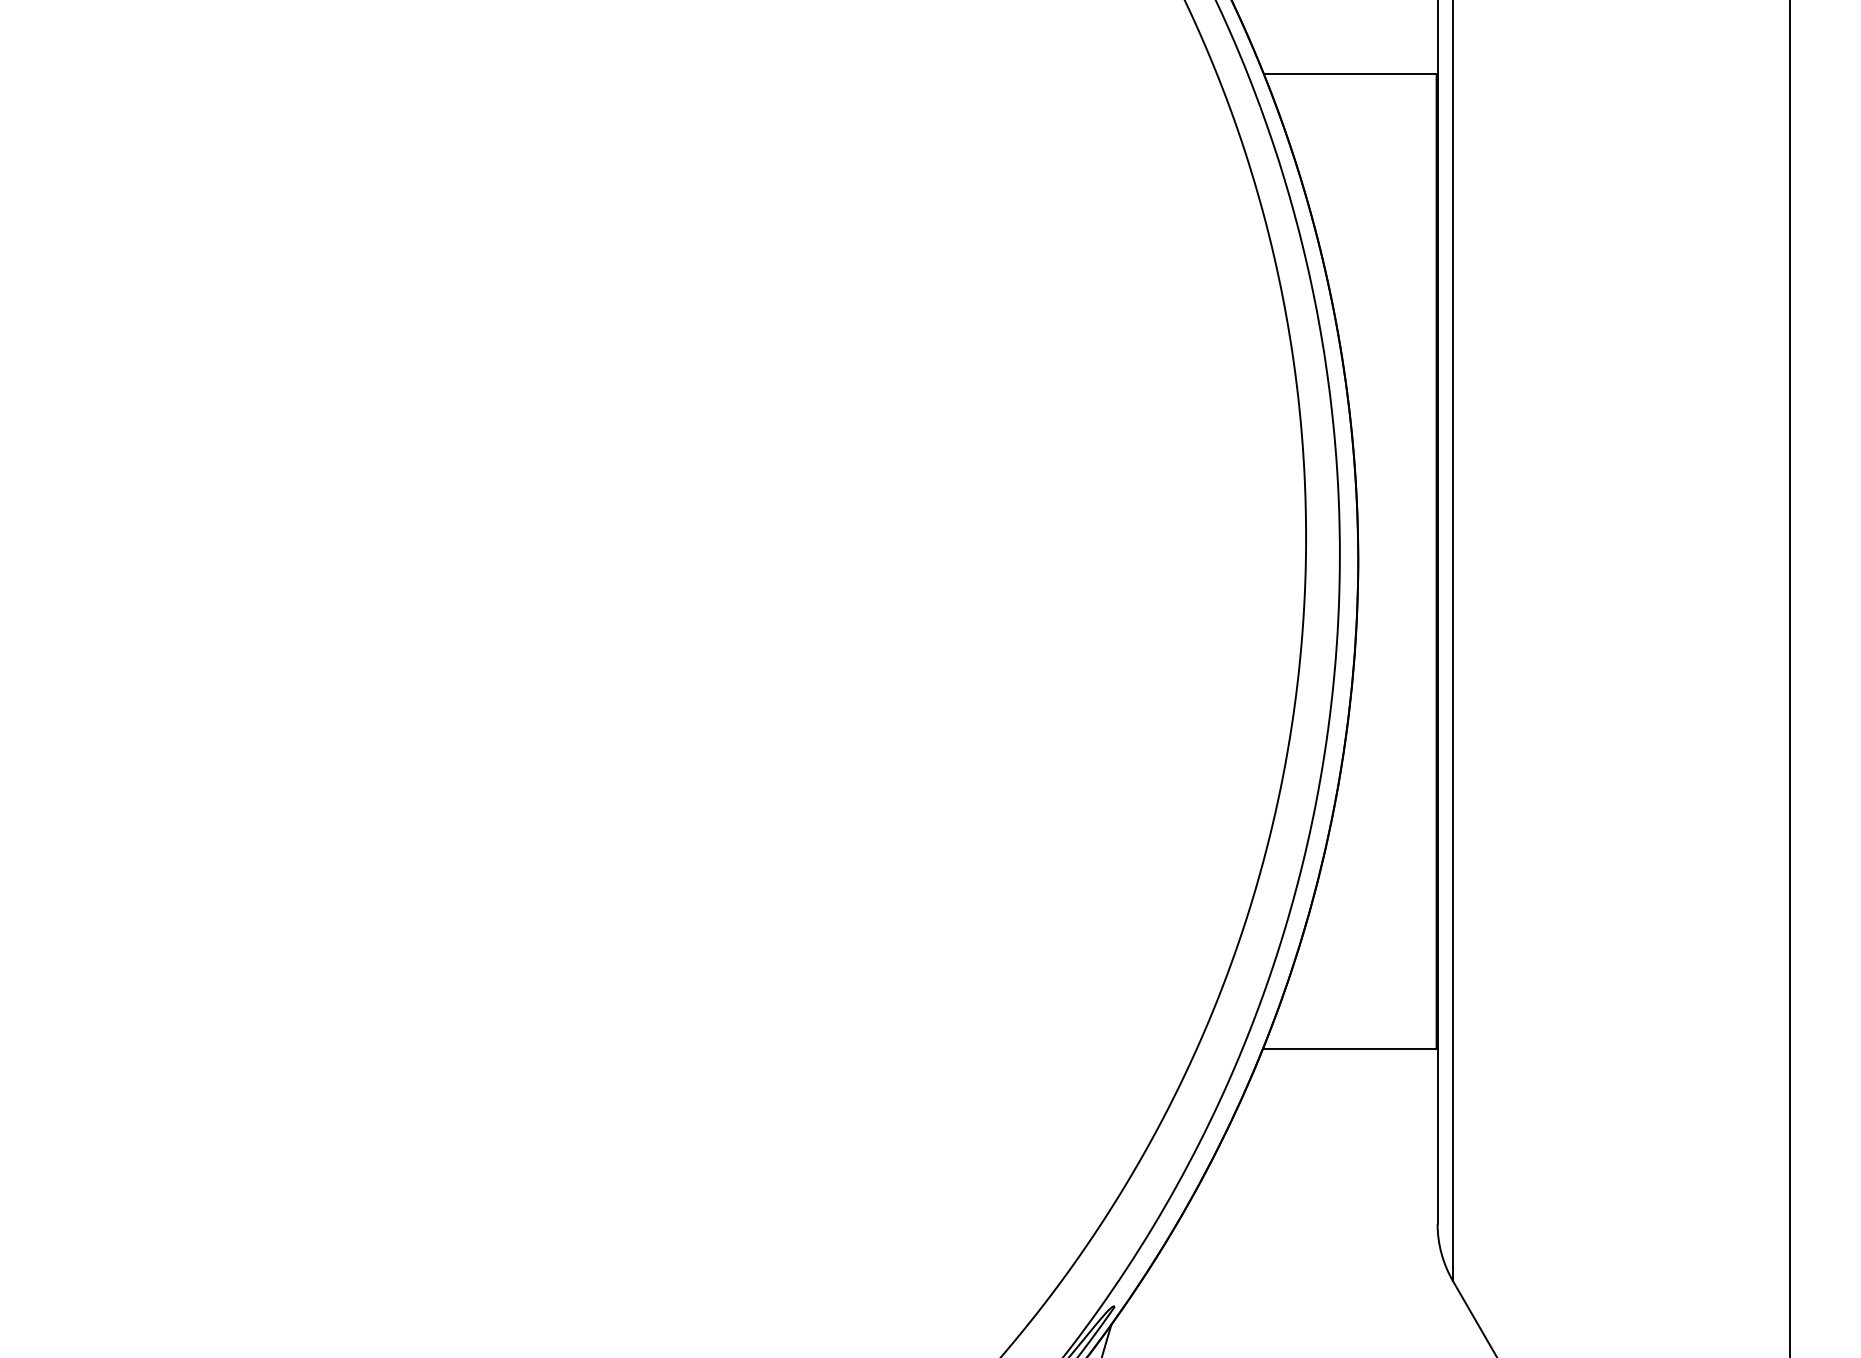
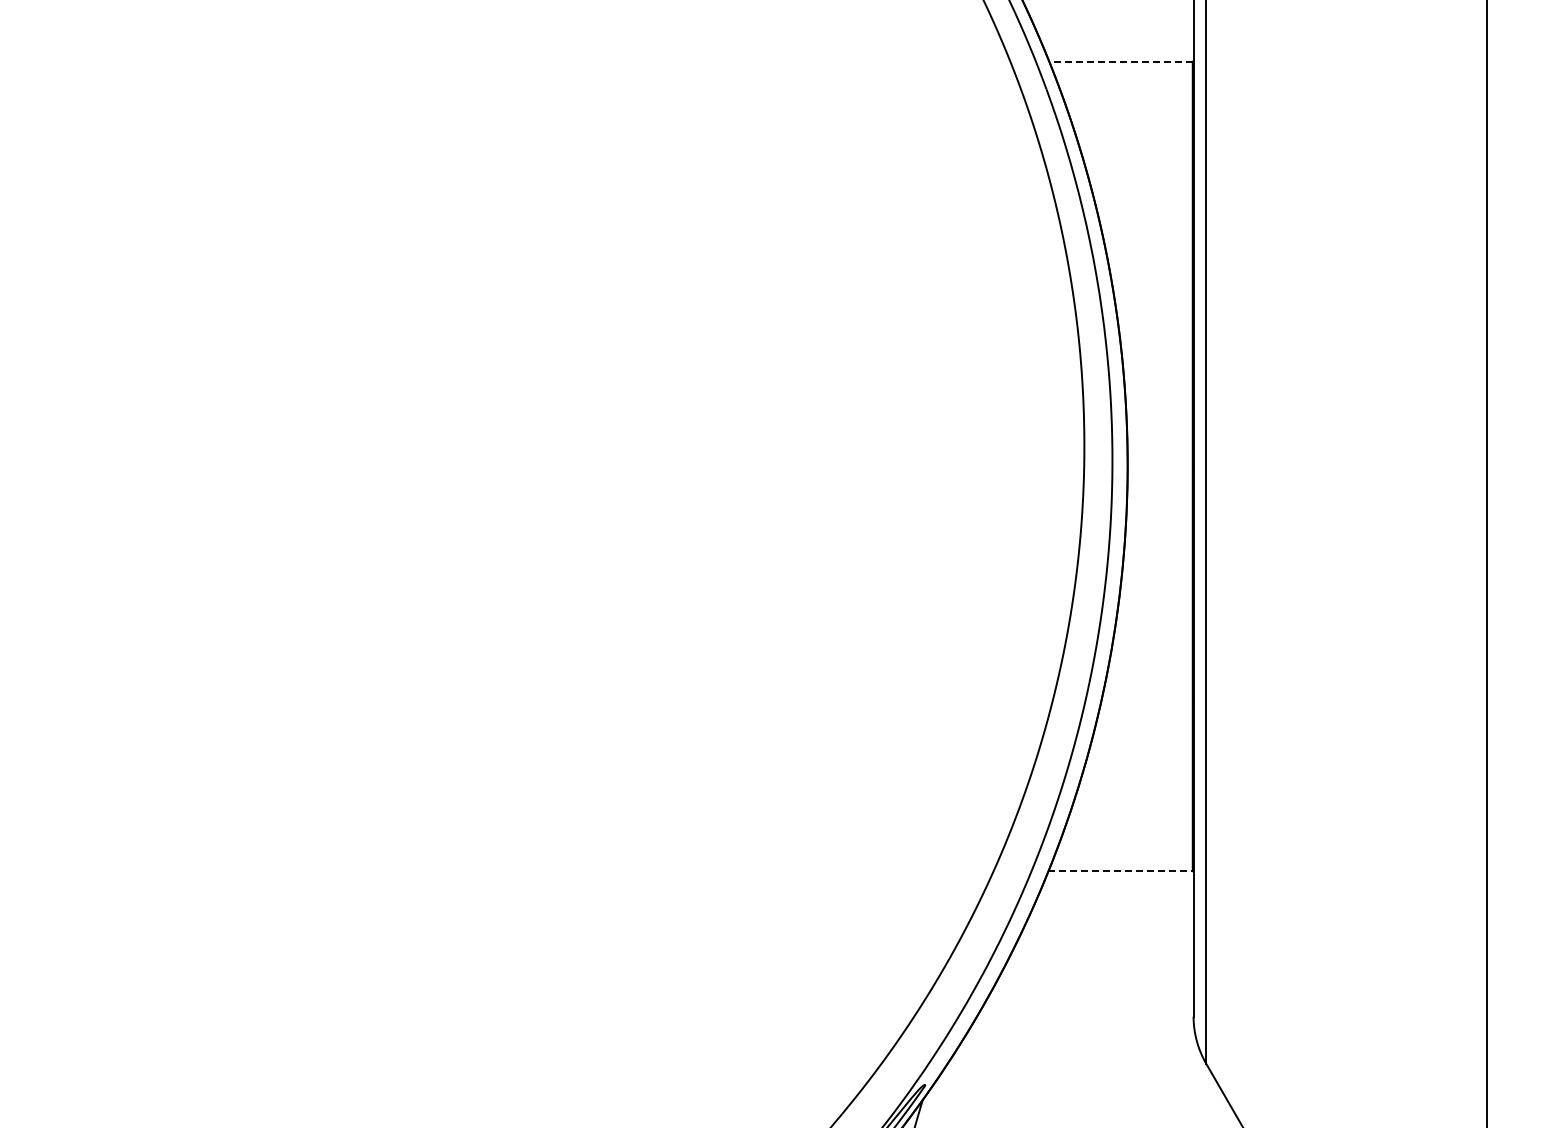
line: (1349, 73) -> (1120, 61), solid -> dashed
line: (1350, 1049) -> (1121, 871), solid -> dashed

